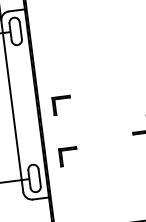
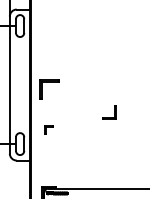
part: (61, 104) -> (48, 88), size x1.4
part: (67, 155) -> (48, 129), size x0.6

